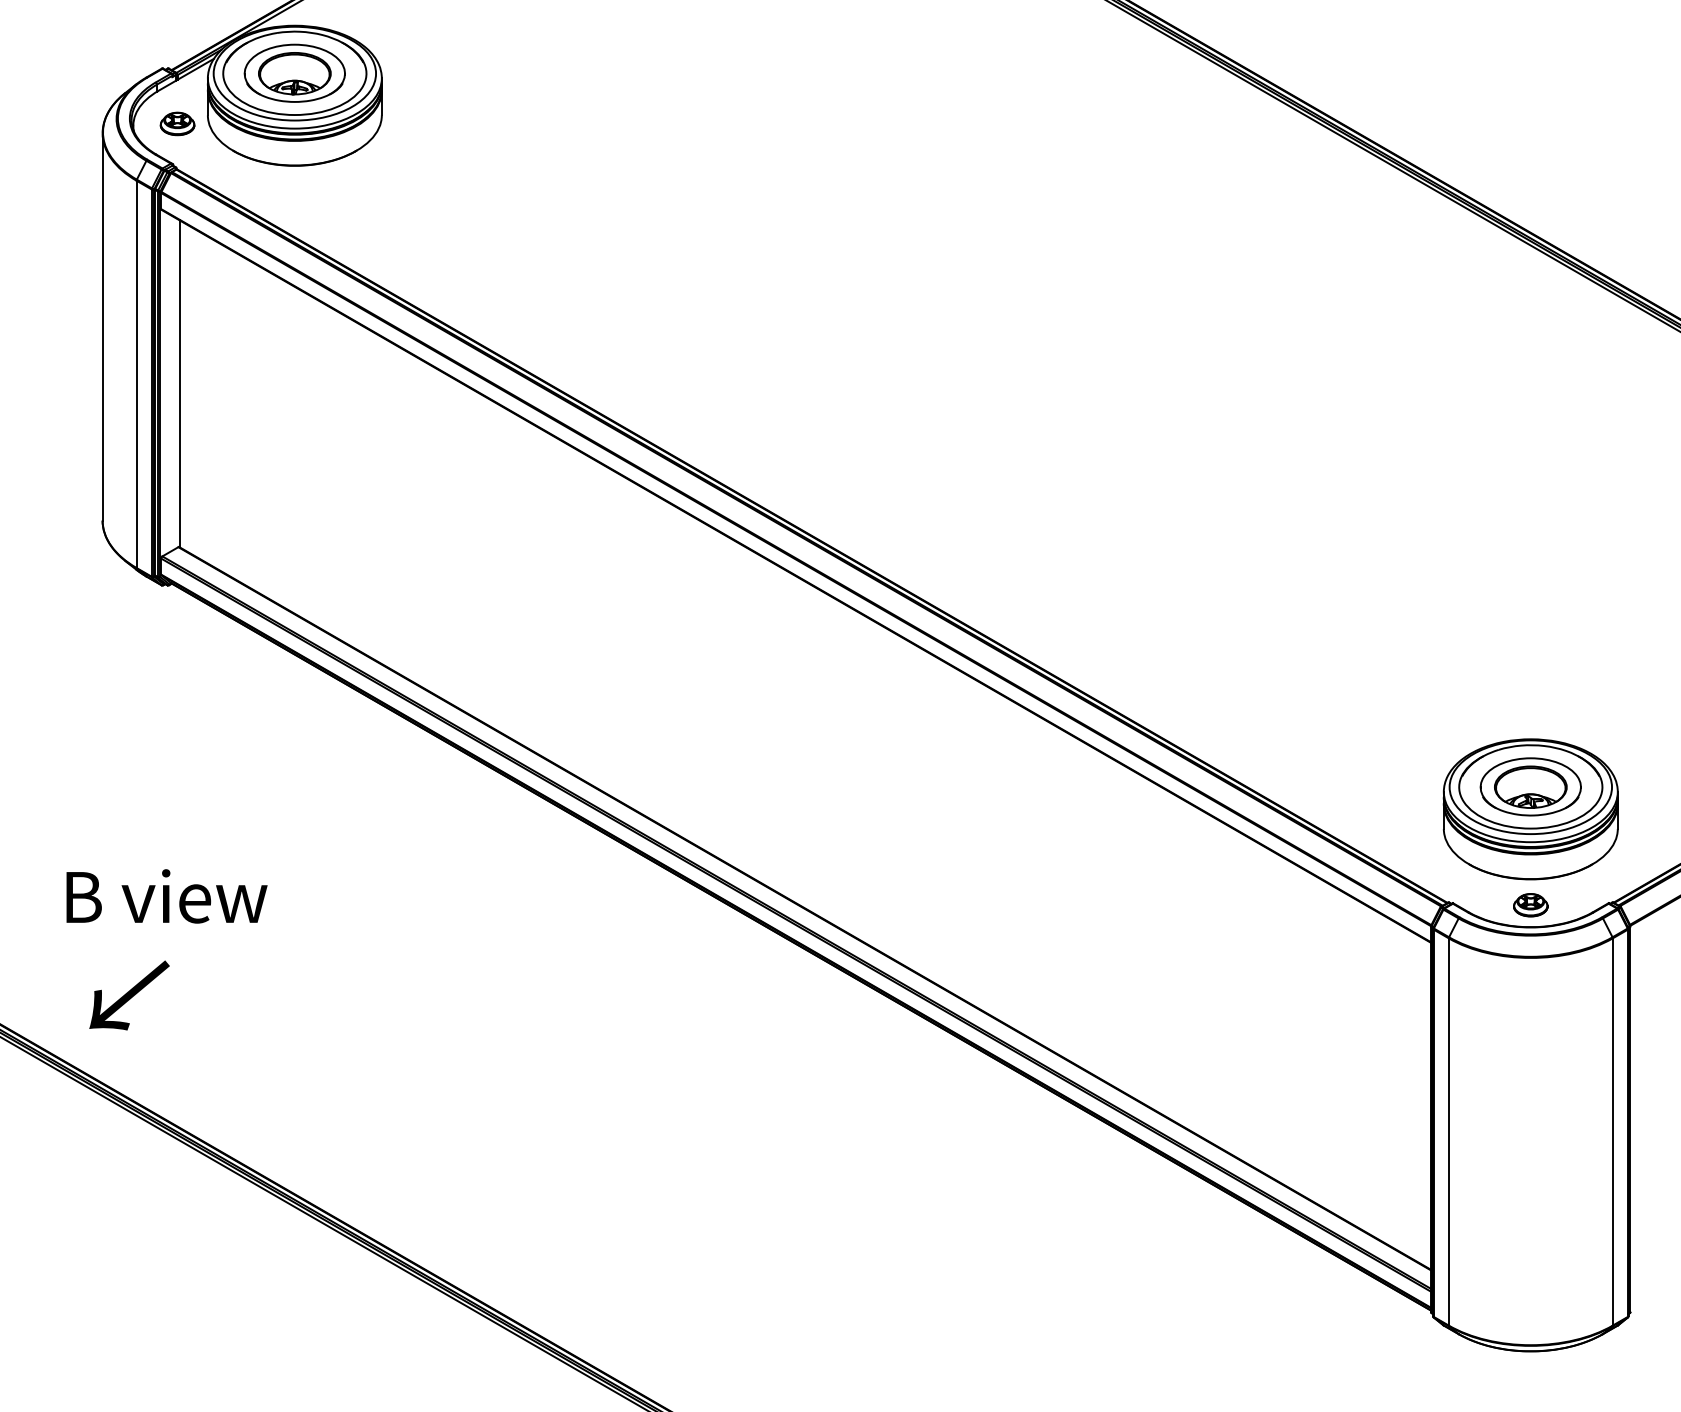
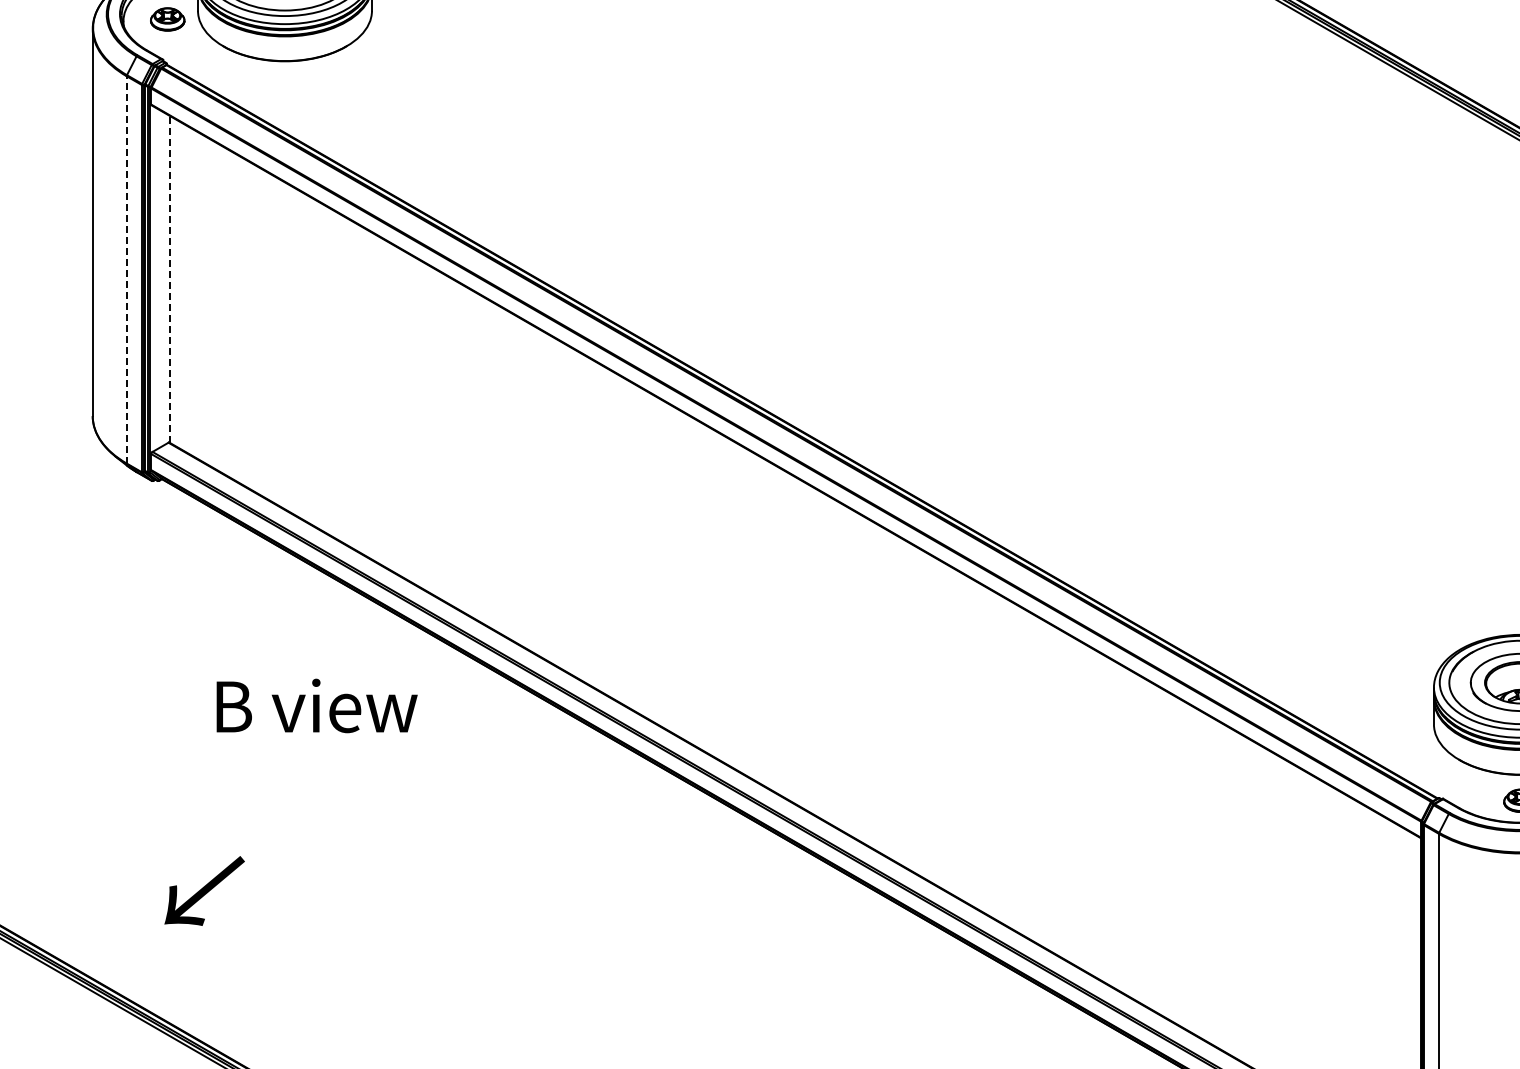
line: (136, 374) -> (126, 270), solid -> dashed
line: (179, 383) -> (169, 279), solid -> dashed
text: (166, 896) -> (316, 706), moved
text: (129, 995) -> (204, 891), moved

